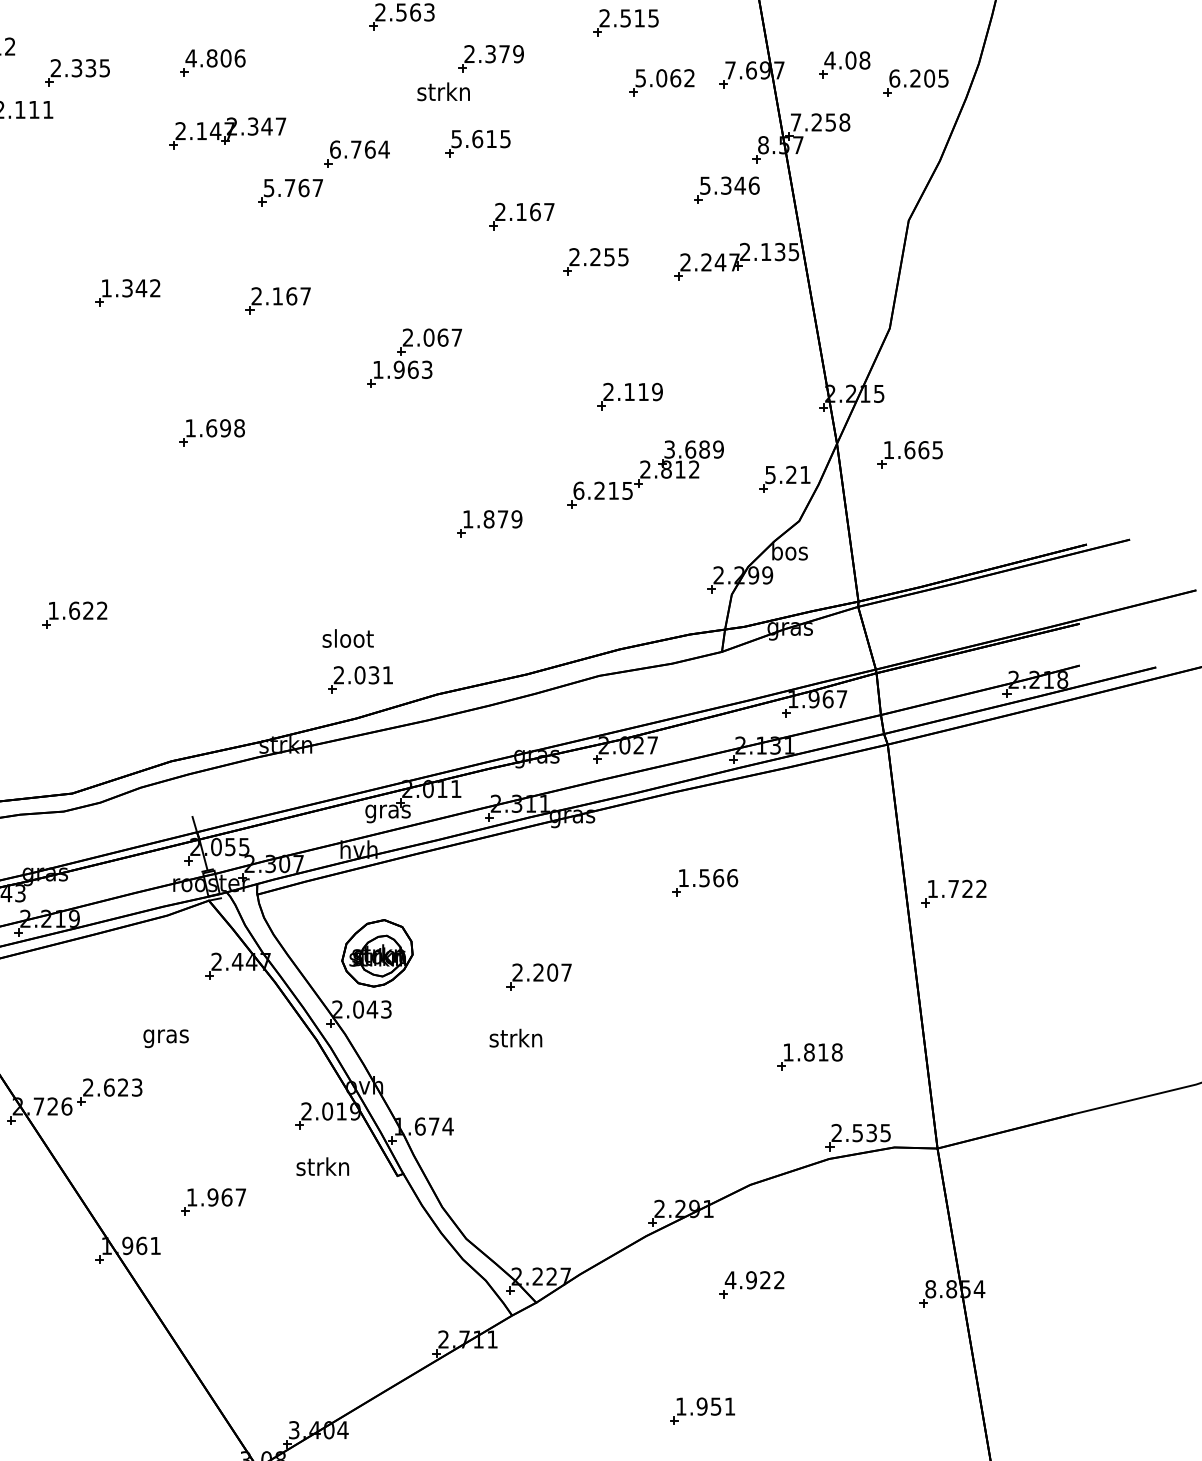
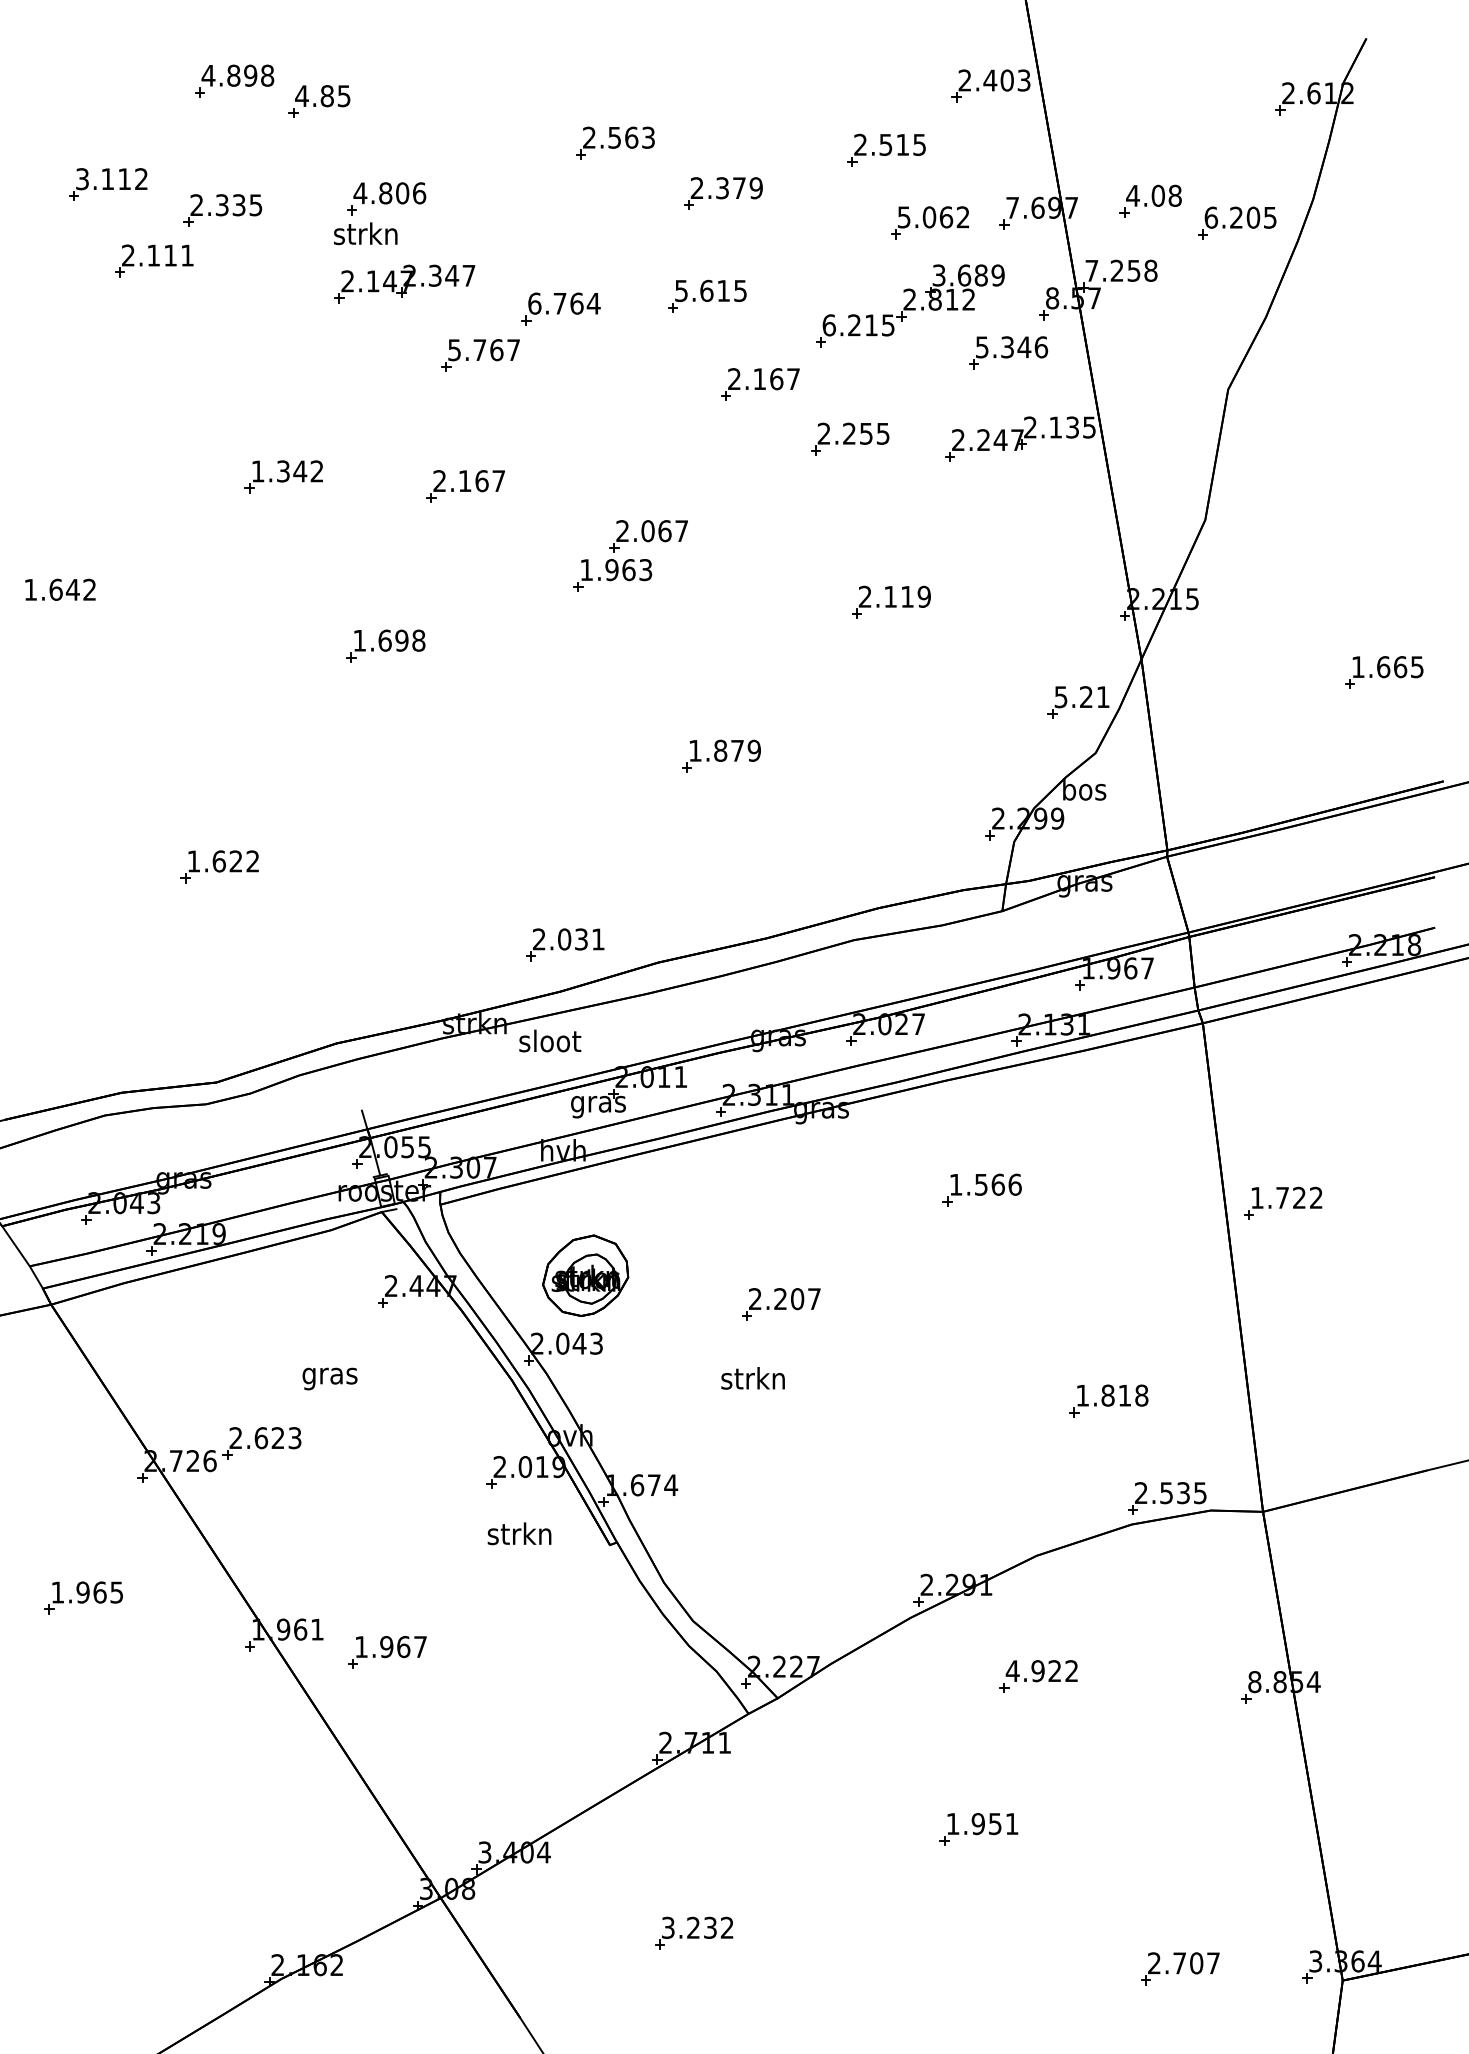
text: (443, 91) -> (365, 233), moved
part: (910, 454) -> (1384, 672), moved
part: (646, 474) -> (910, 305), moved
text: (348, 638) -> (550, 1040), moved
part: (213, 1201) -> (387, 1652), moved

